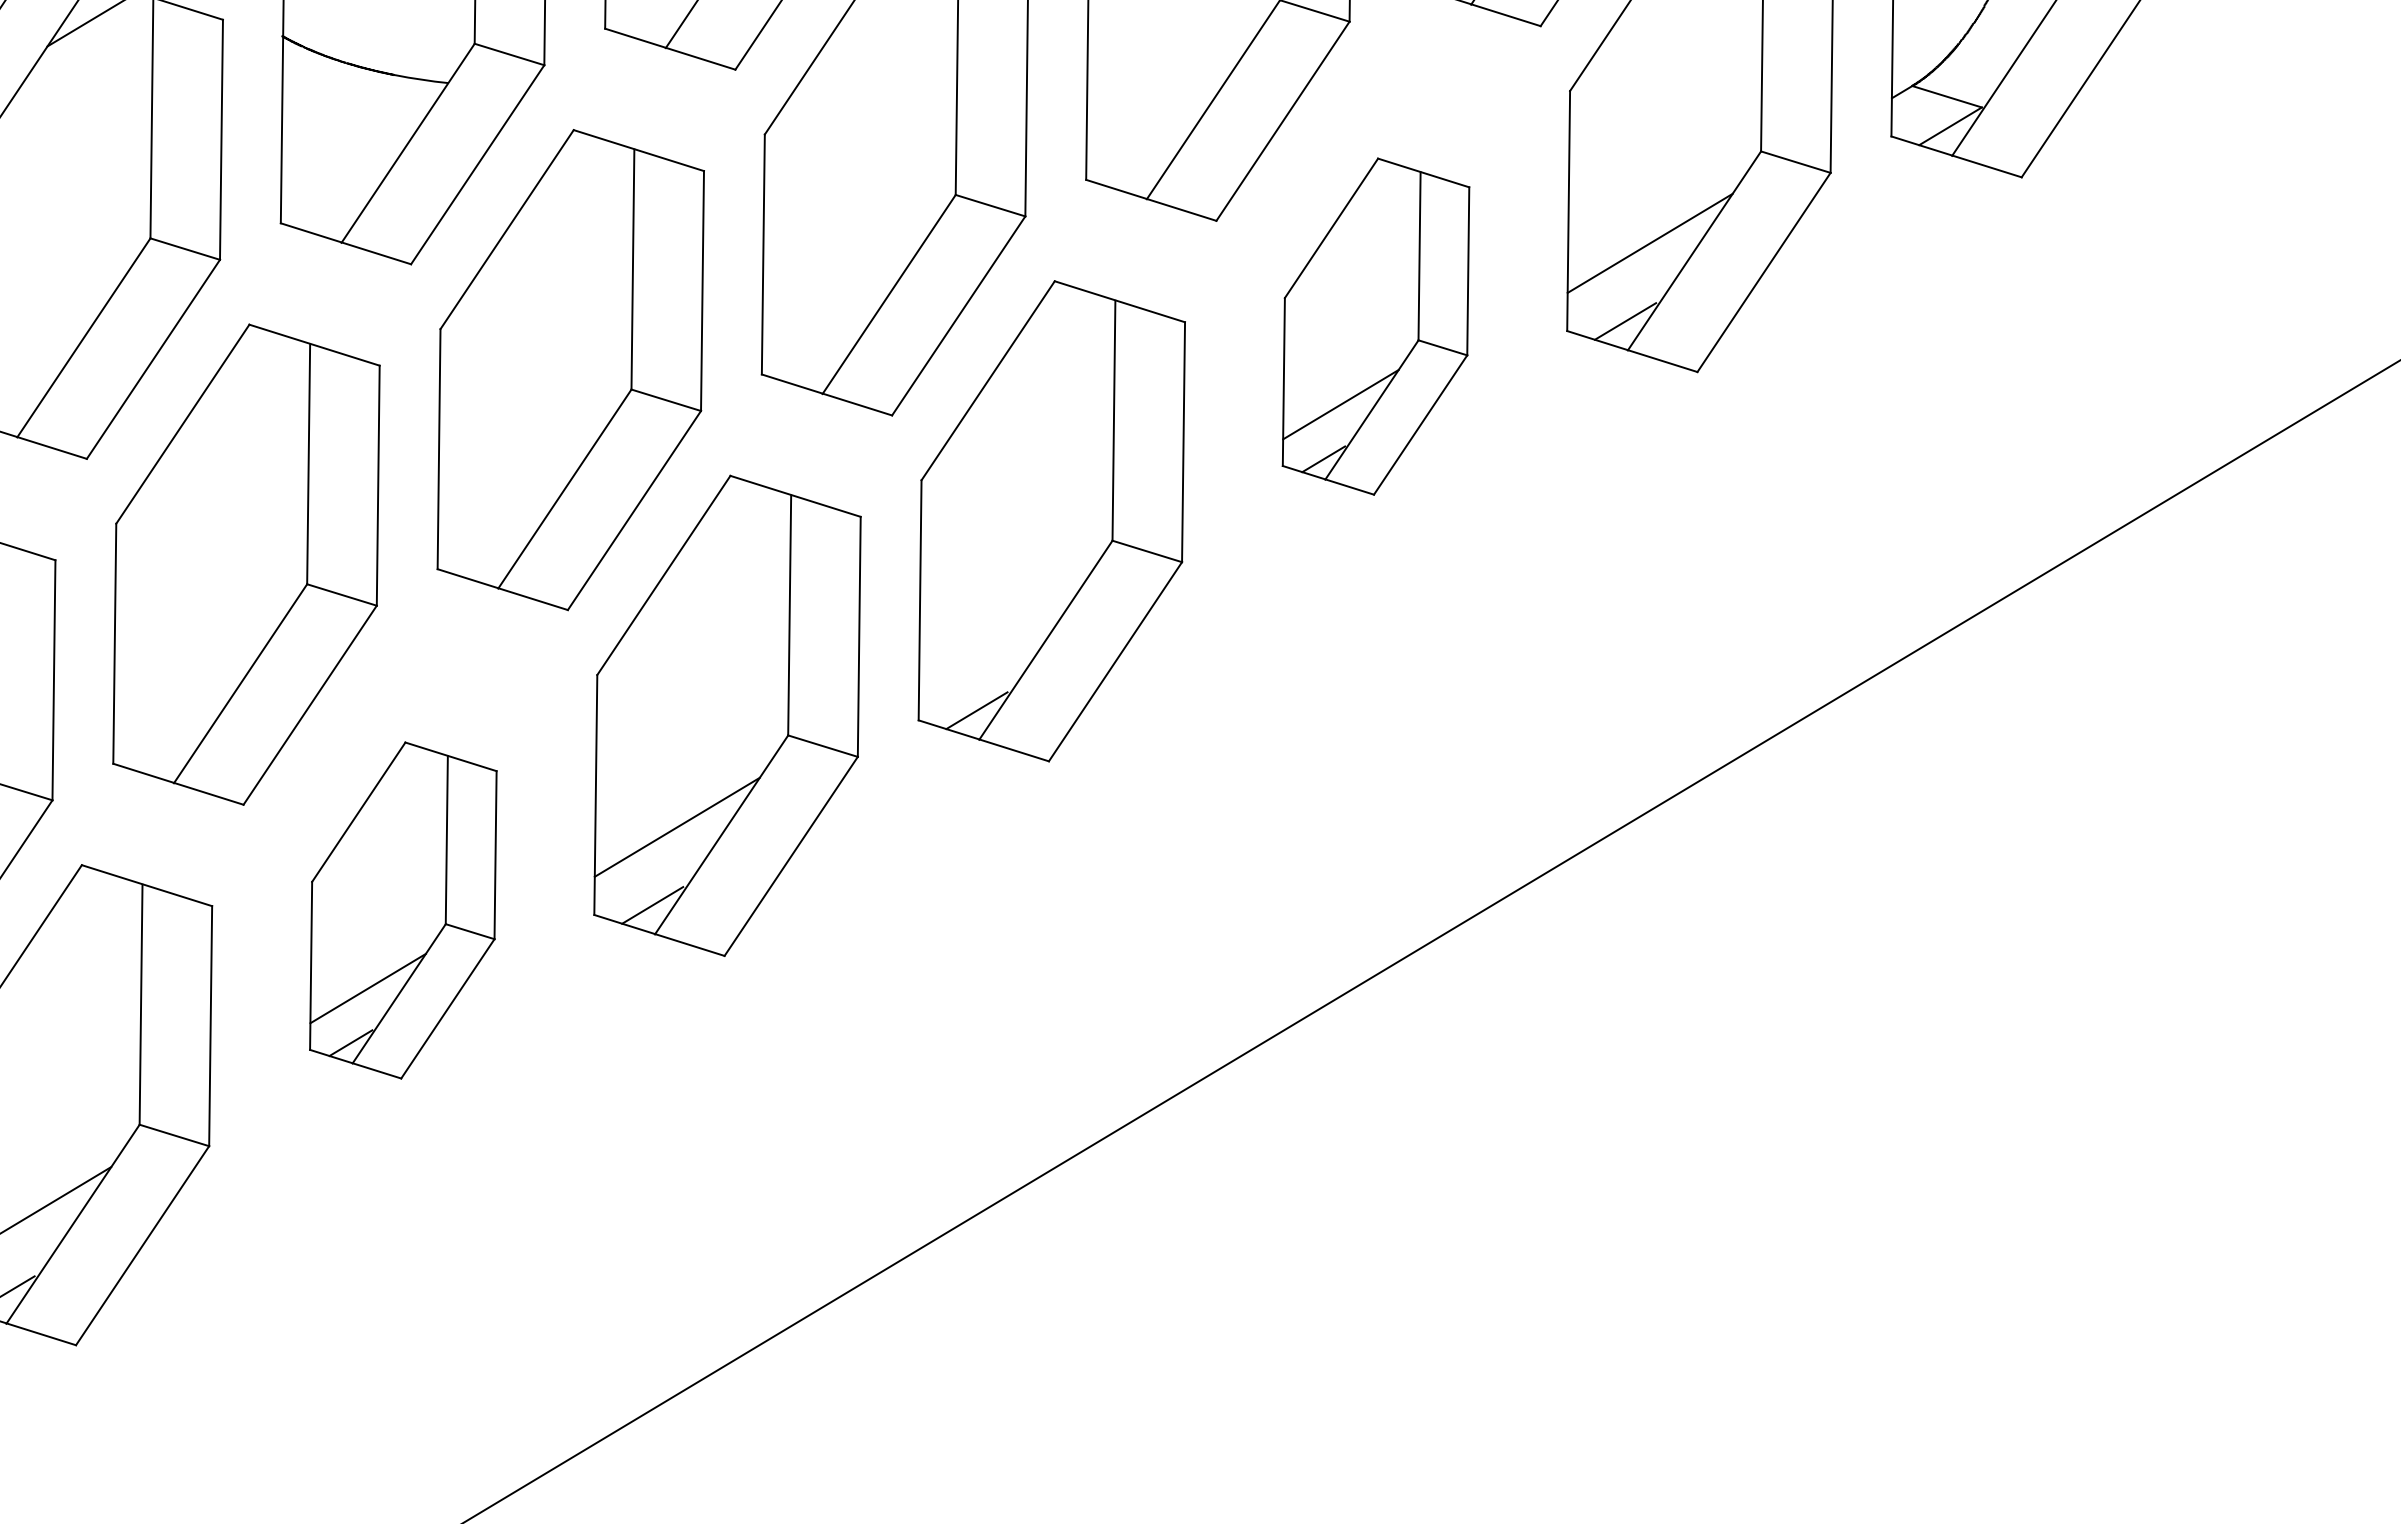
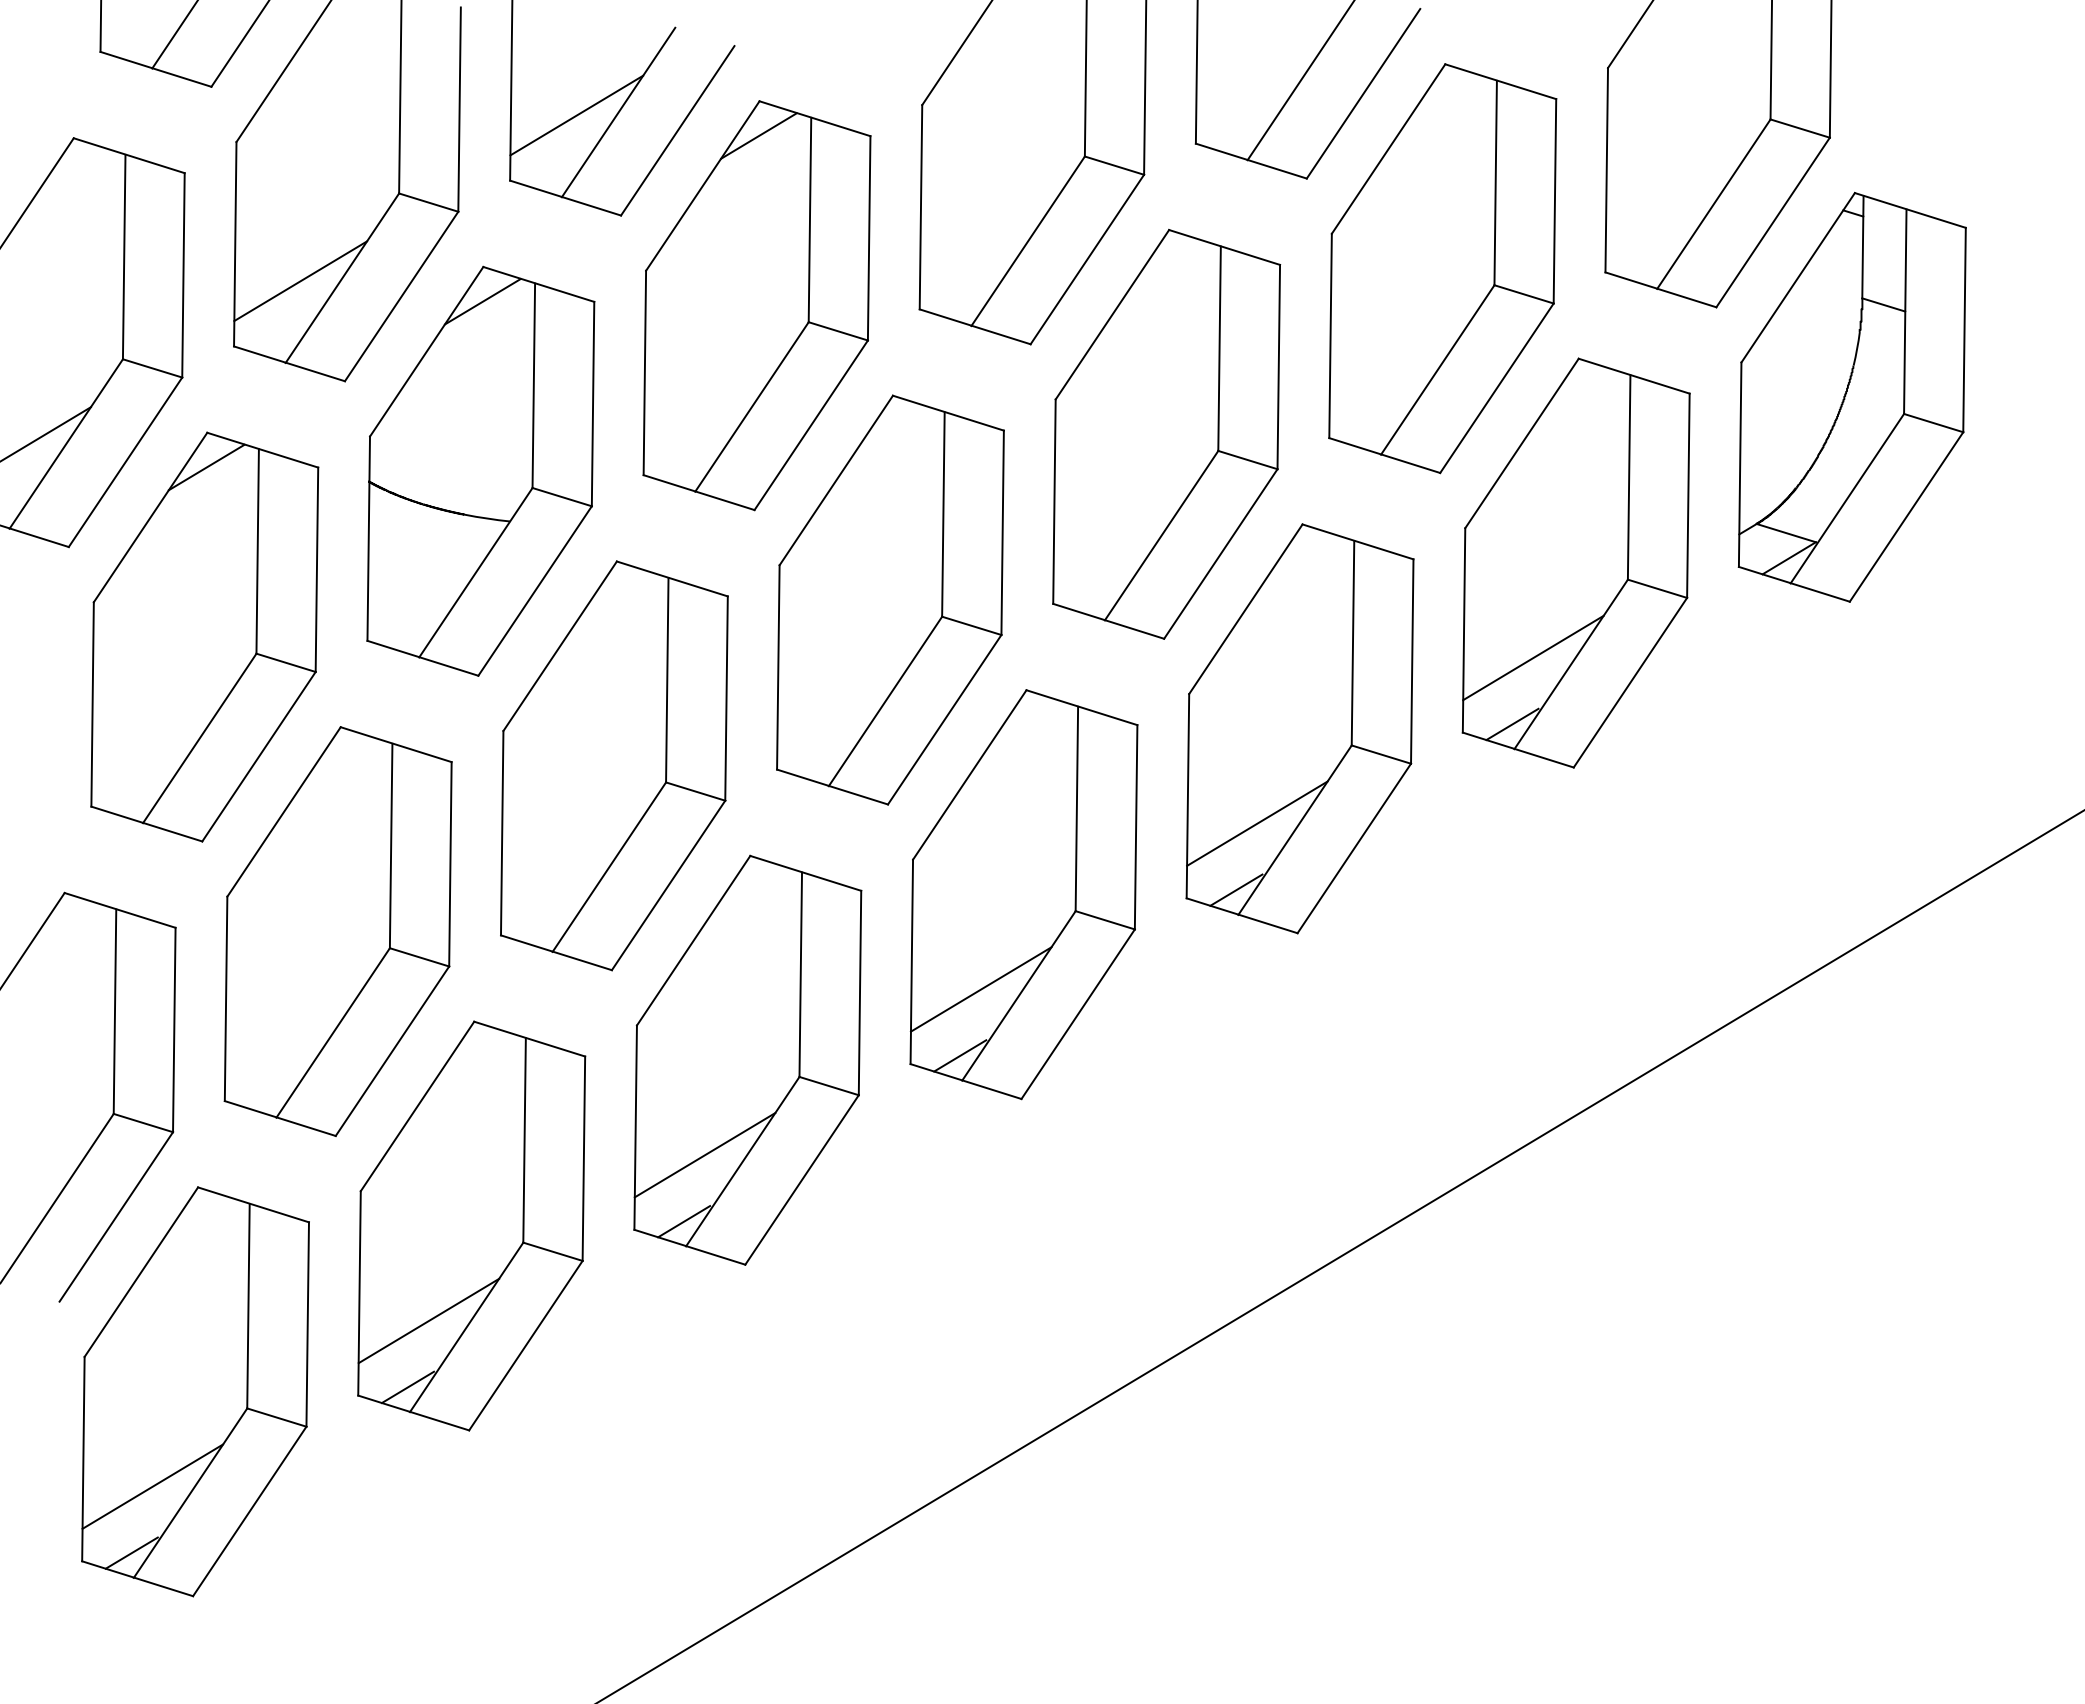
part: (1375, 326) -> (1299, 728), size x1.43
line: (1000, 632) -> (980, 989), added
part: (403, 909) -> (471, 1225), size x1.43

